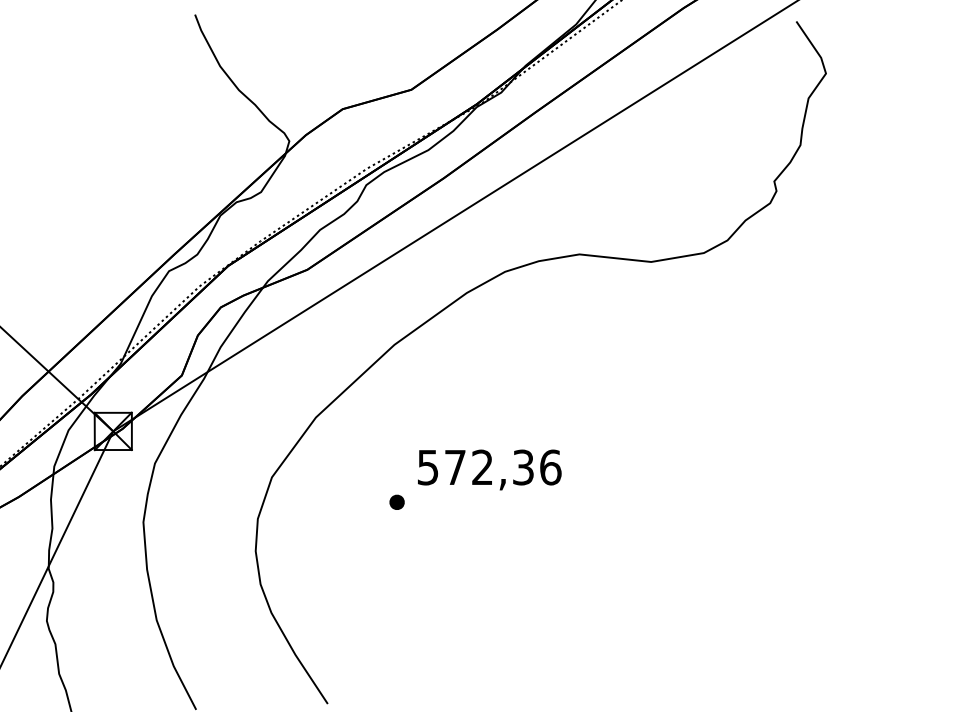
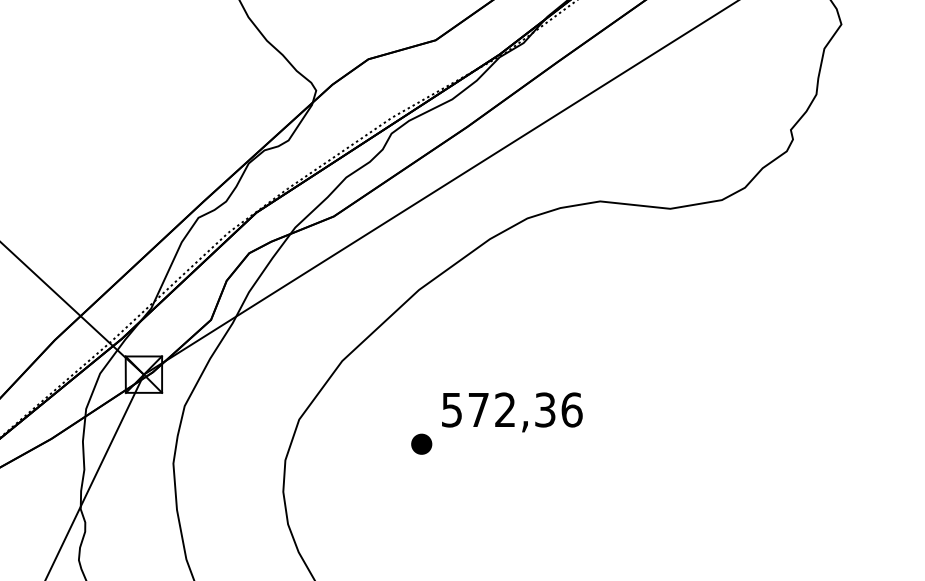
part: (396, 501) -> (421, 443), size x1.4

